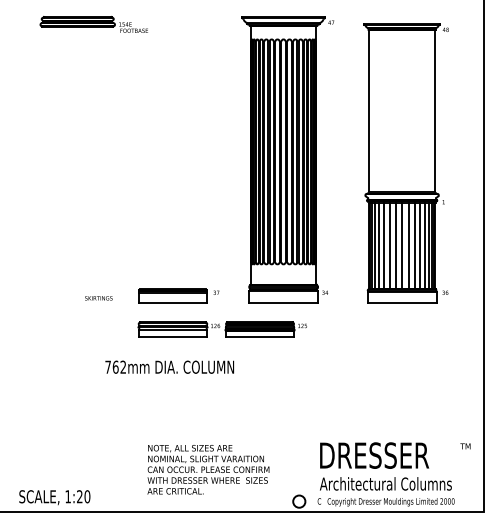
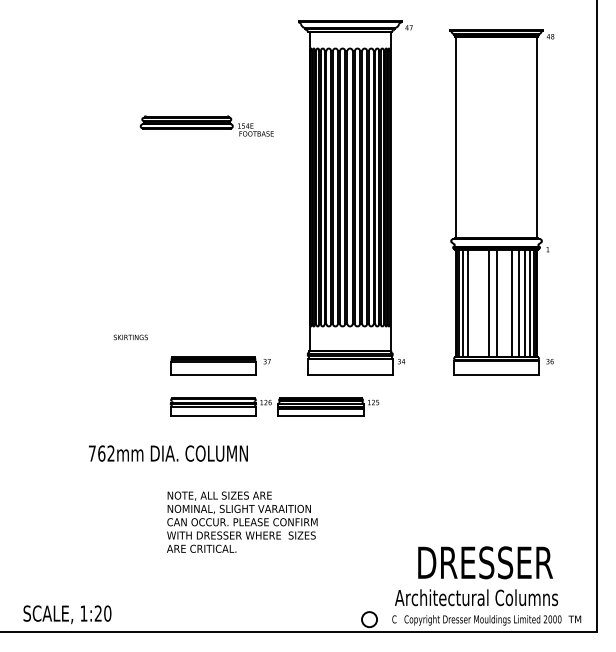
part: (93, 24) -> (206, 125), moved
line: (384, 245) -> (474, 303), removed
line: (389, 245) -> (481, 303), removed
line: (408, 245) -> (504, 303), removed
text: (98, 298) -> (130, 337), moved
text: (169, 367) -> (168, 453), moved
text: (465, 445) -> (574, 618), moved
text: (374, 455) -> (485, 562), moved
text: (208, 469) -> (242, 521), moved

